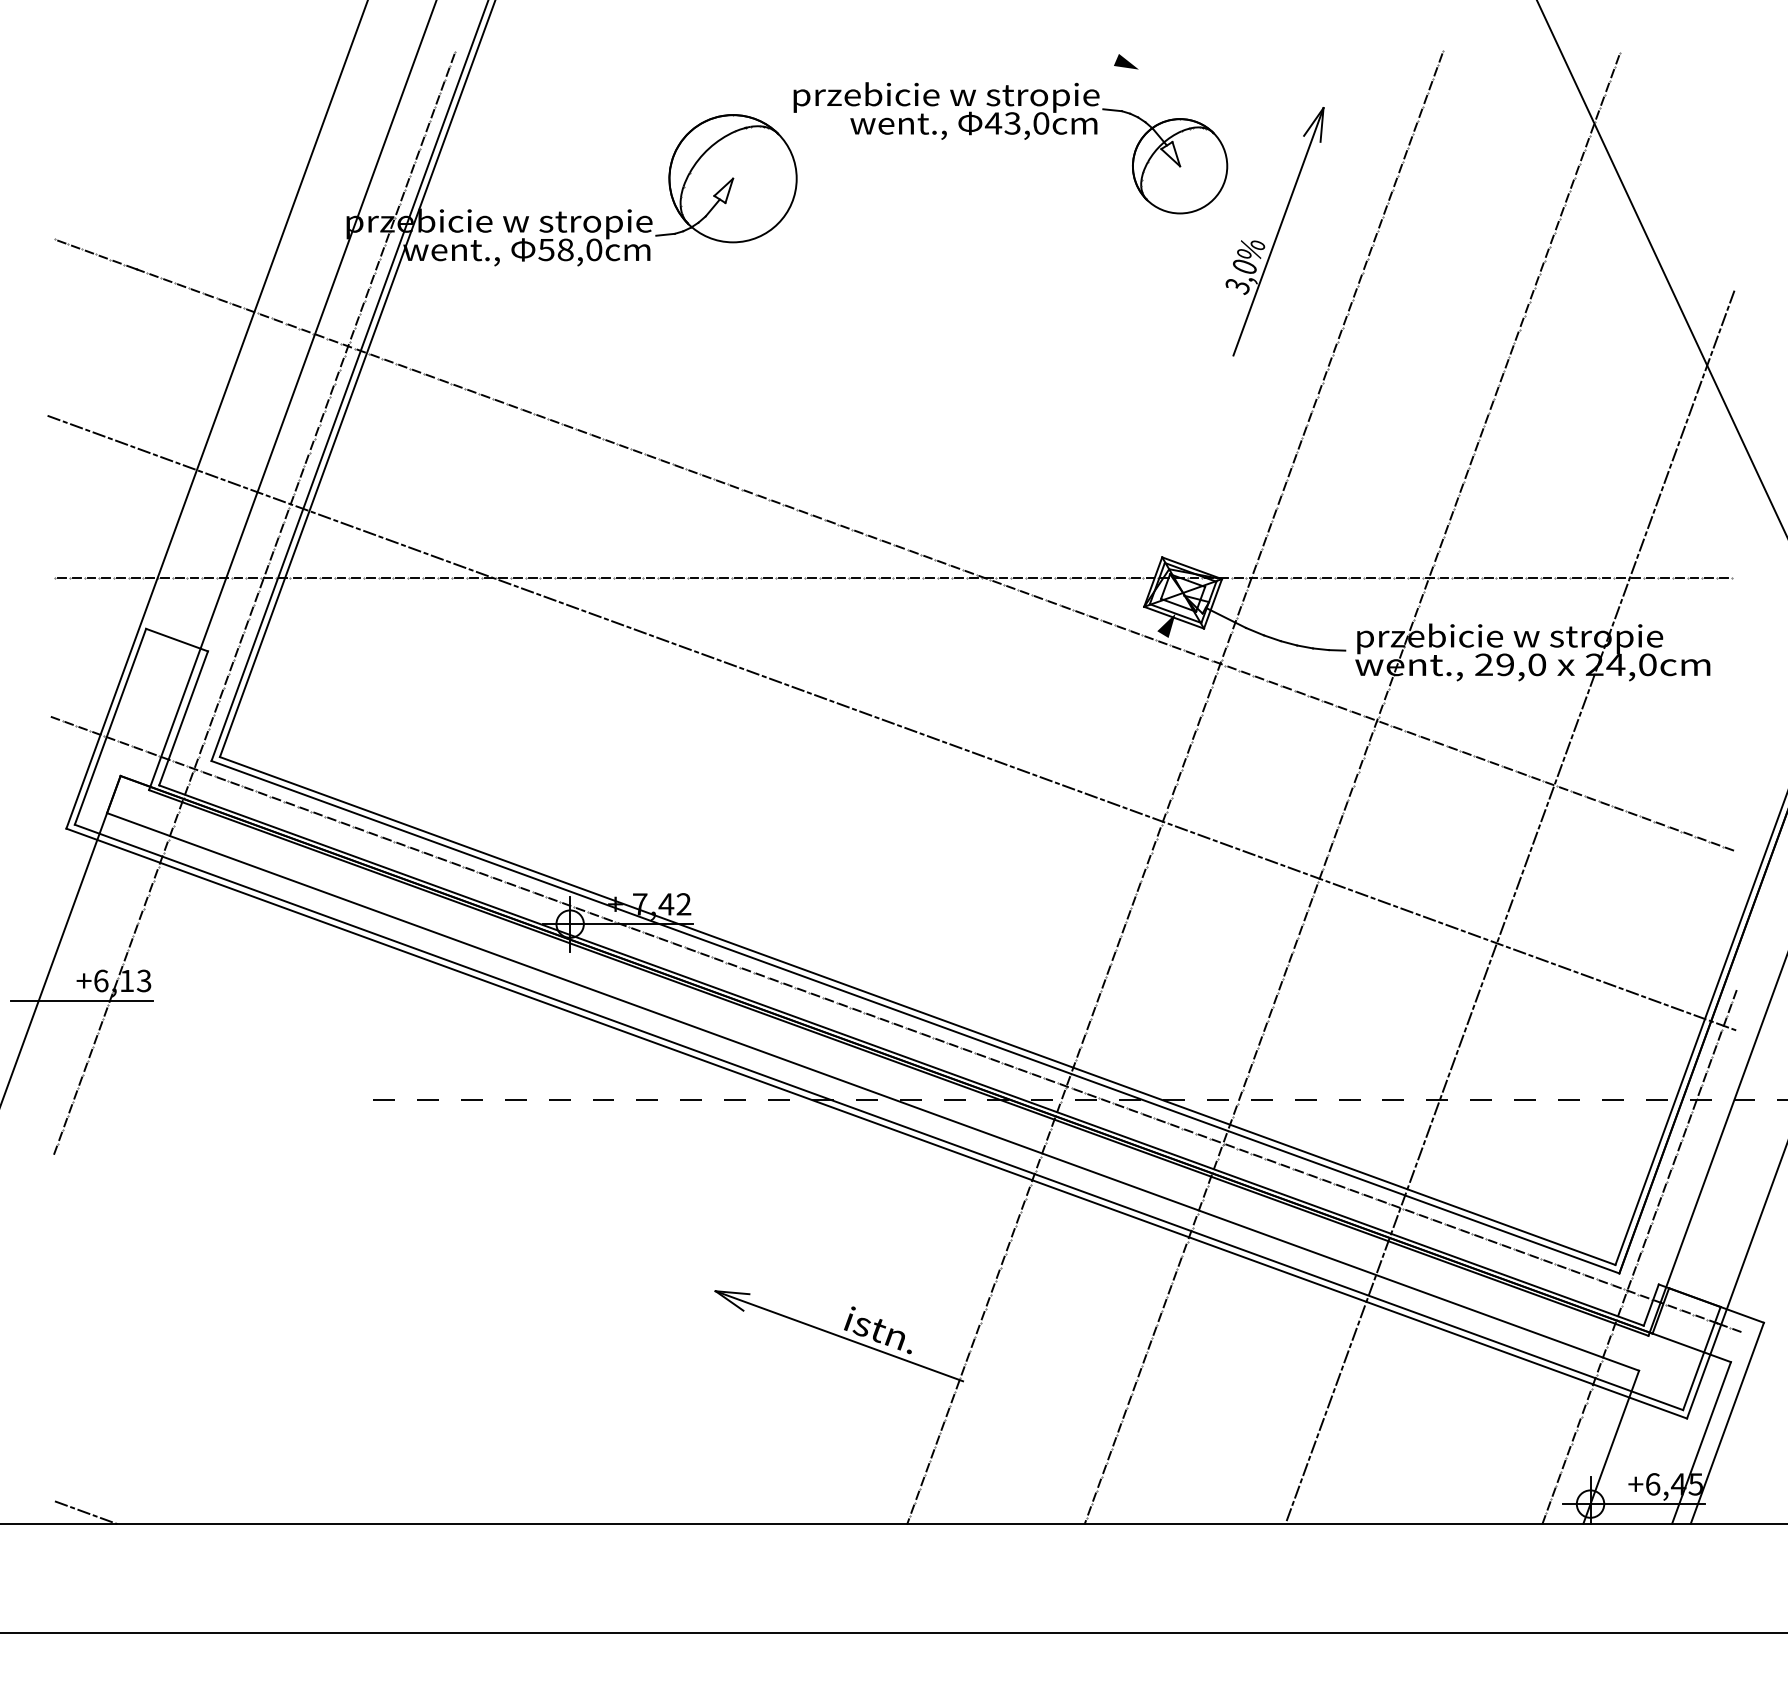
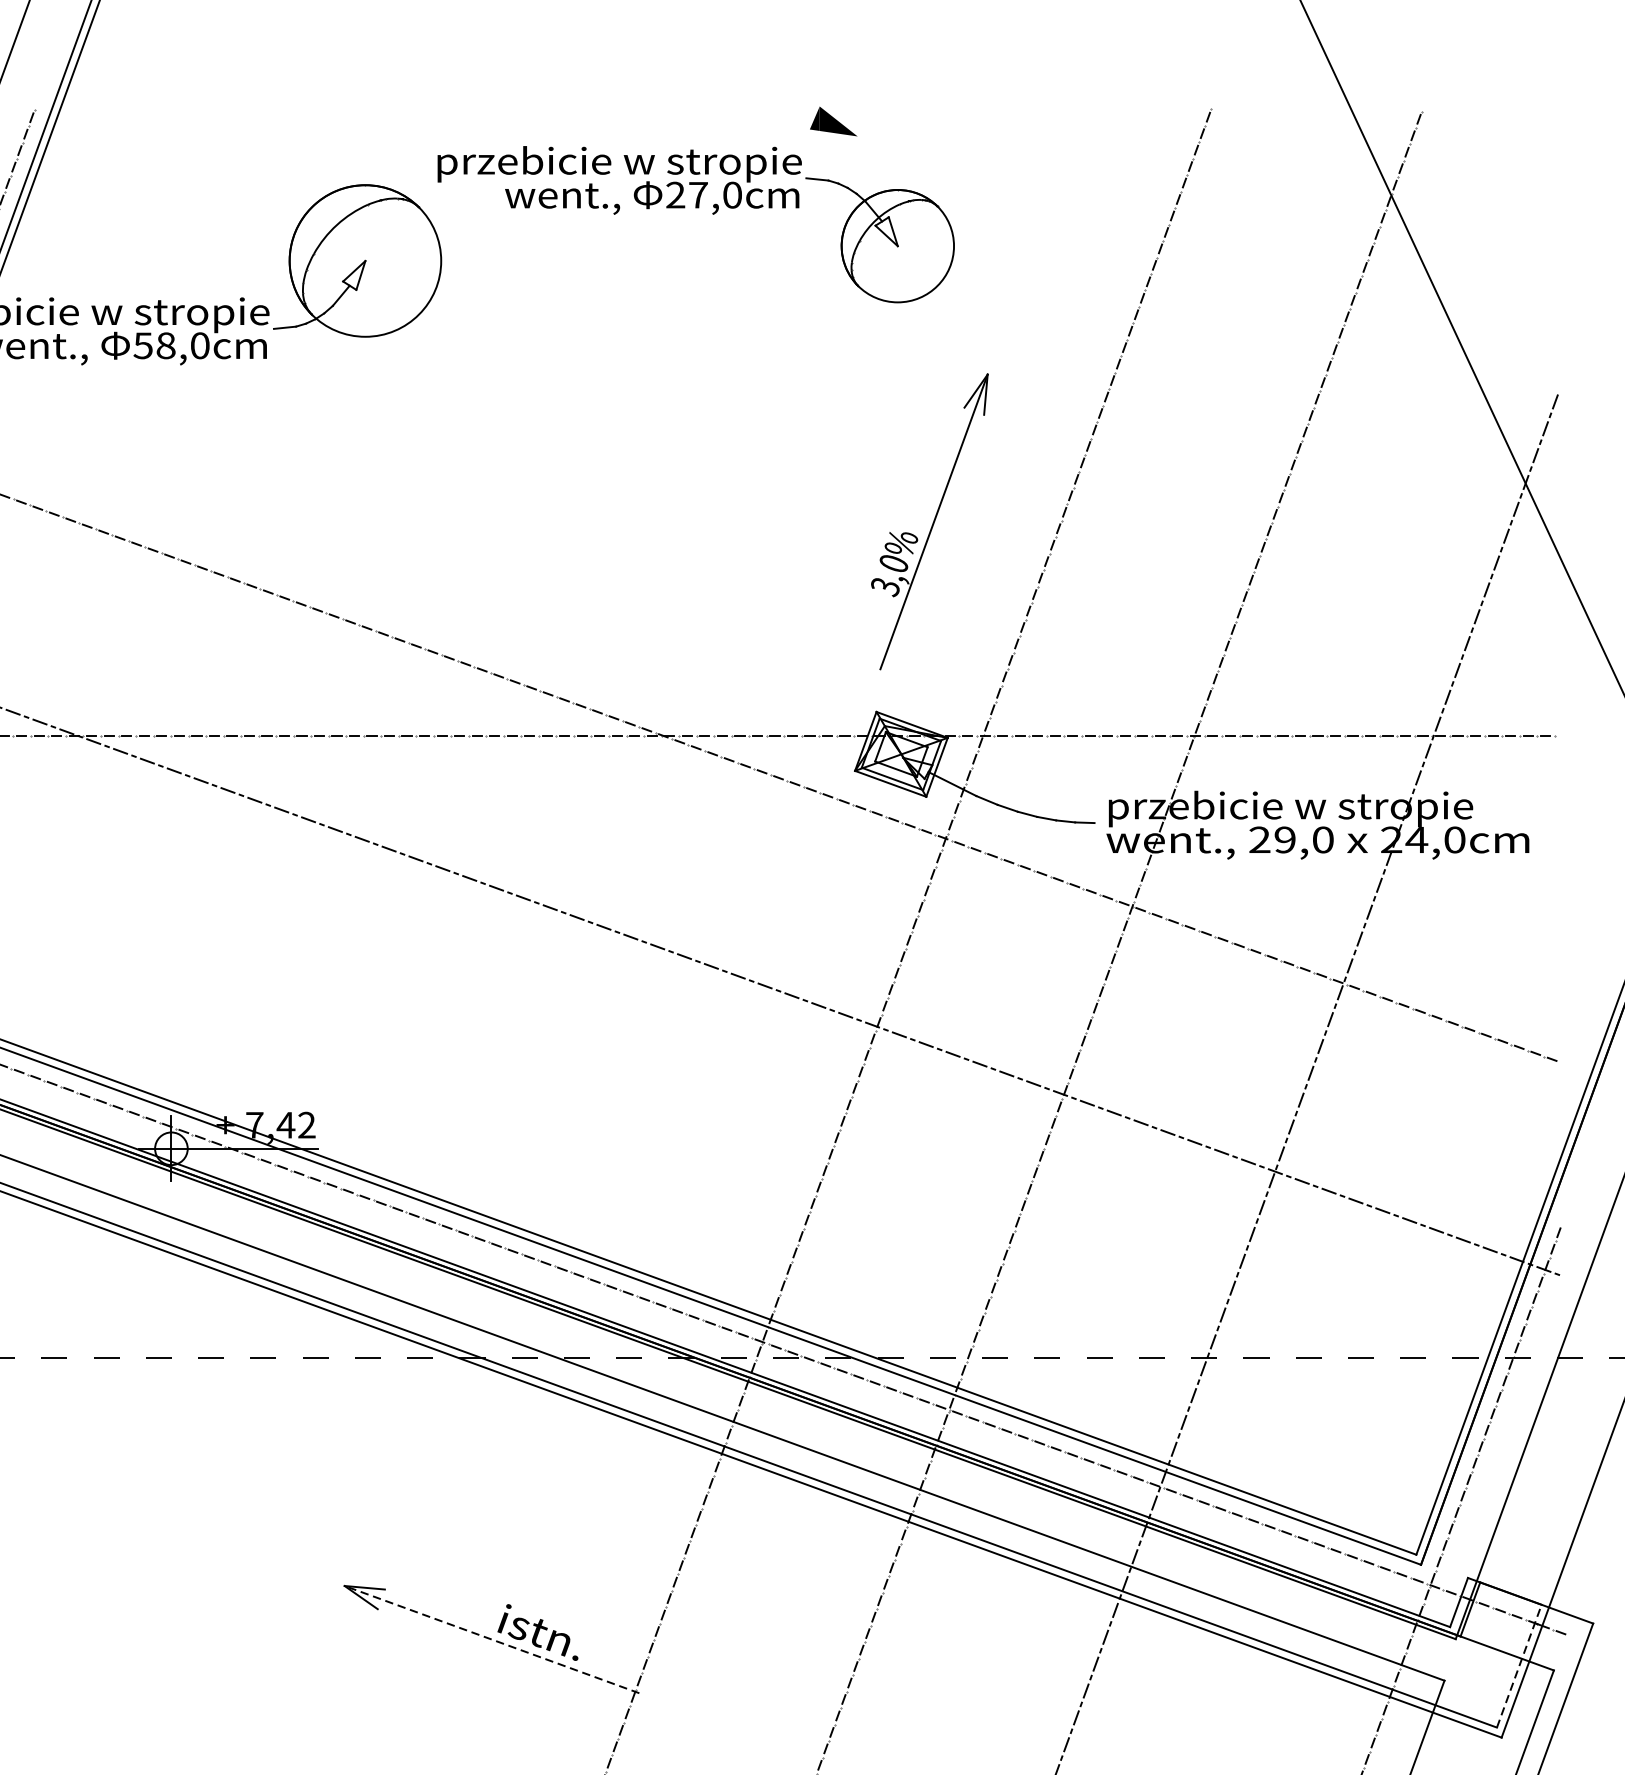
part: (1126, 61) -> (834, 121), size x1.6
text: (1002, 123) -> (686, 195), 43,0cm -> 27,0cm
part: (1274, 231) -> (929, 521), moved
fill: (1166, 625) -> (881, 793), removed
line: (839, 1336) -> (492, 1639), solid -> dashed
line: (1701, 1358) -> (1518, 1666), solid -> dashed

